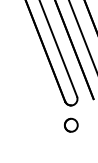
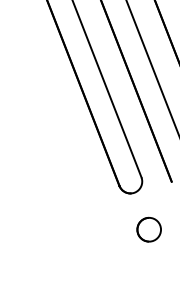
part: (71, 124) -> (149, 228), moved

